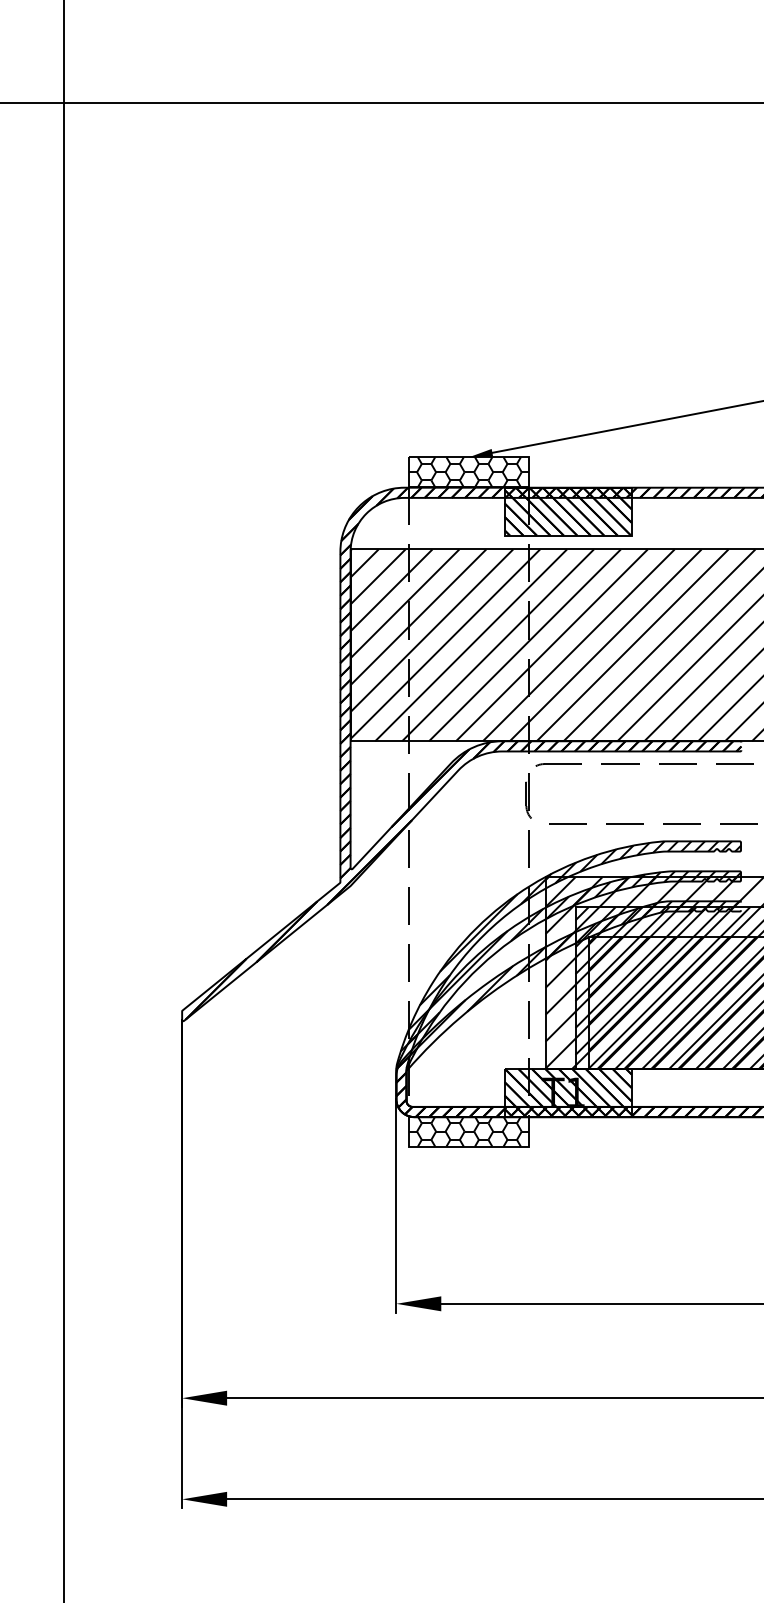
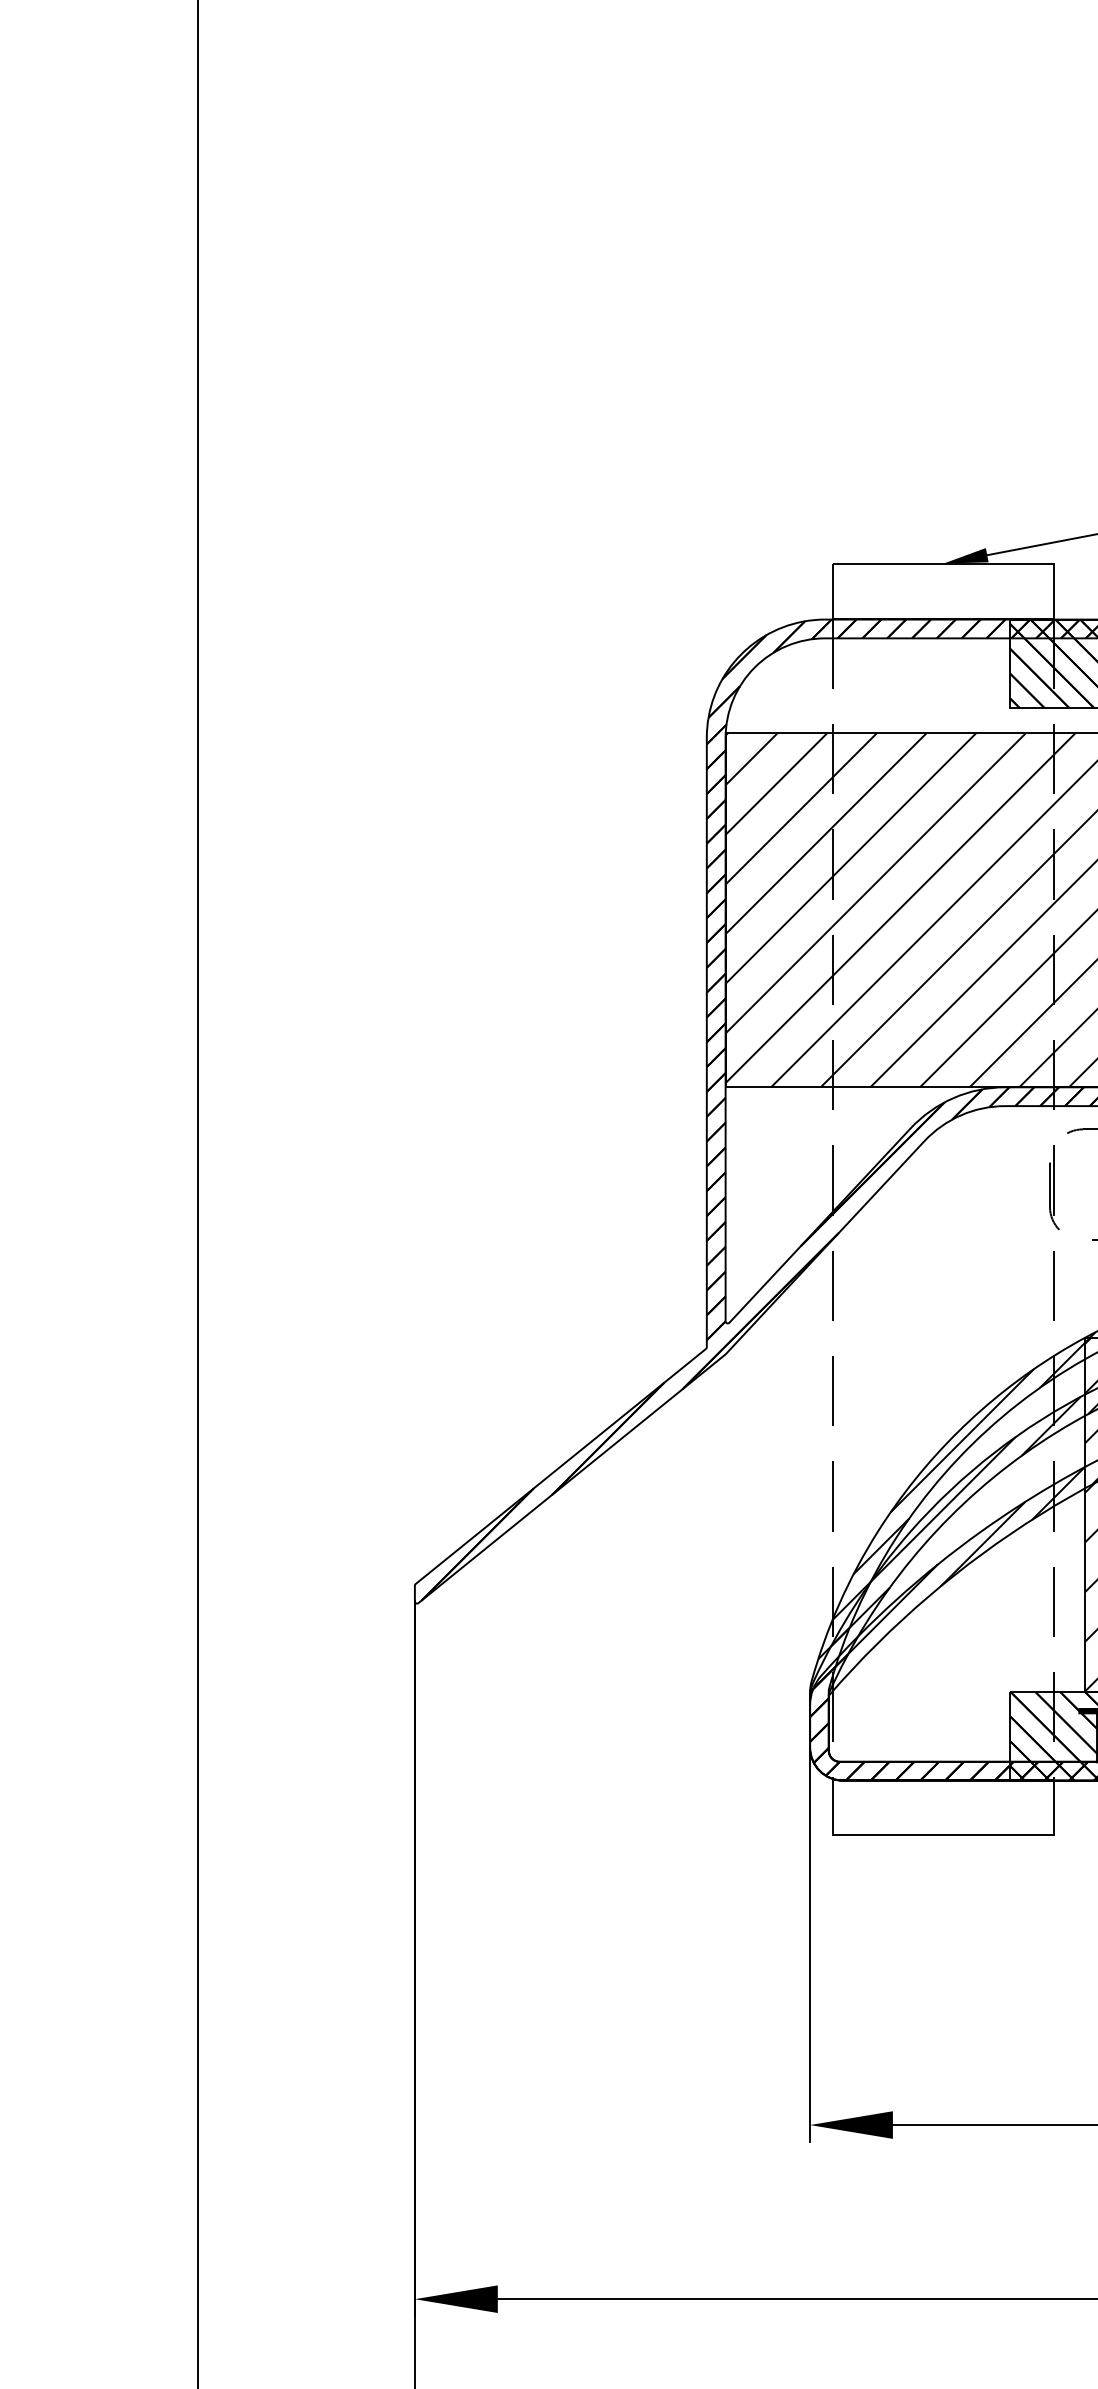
hatch: (468, 472) -> (943, 591), removed
hatch: (468, 1131) -> (943, 1807), removed

